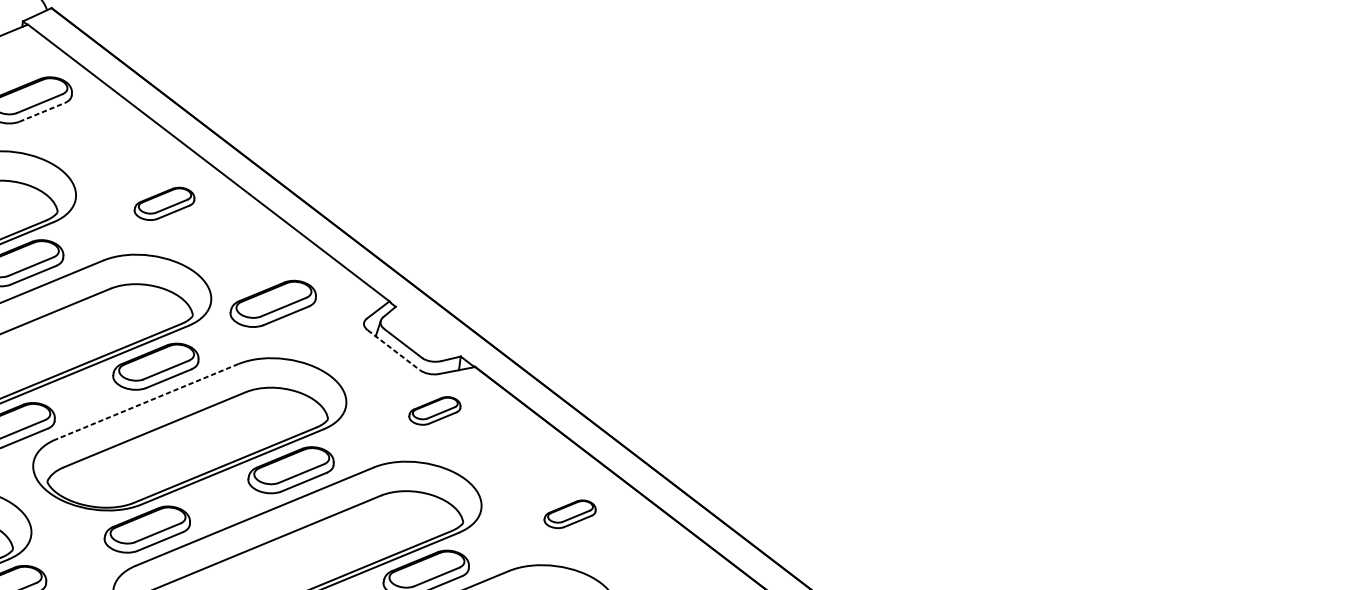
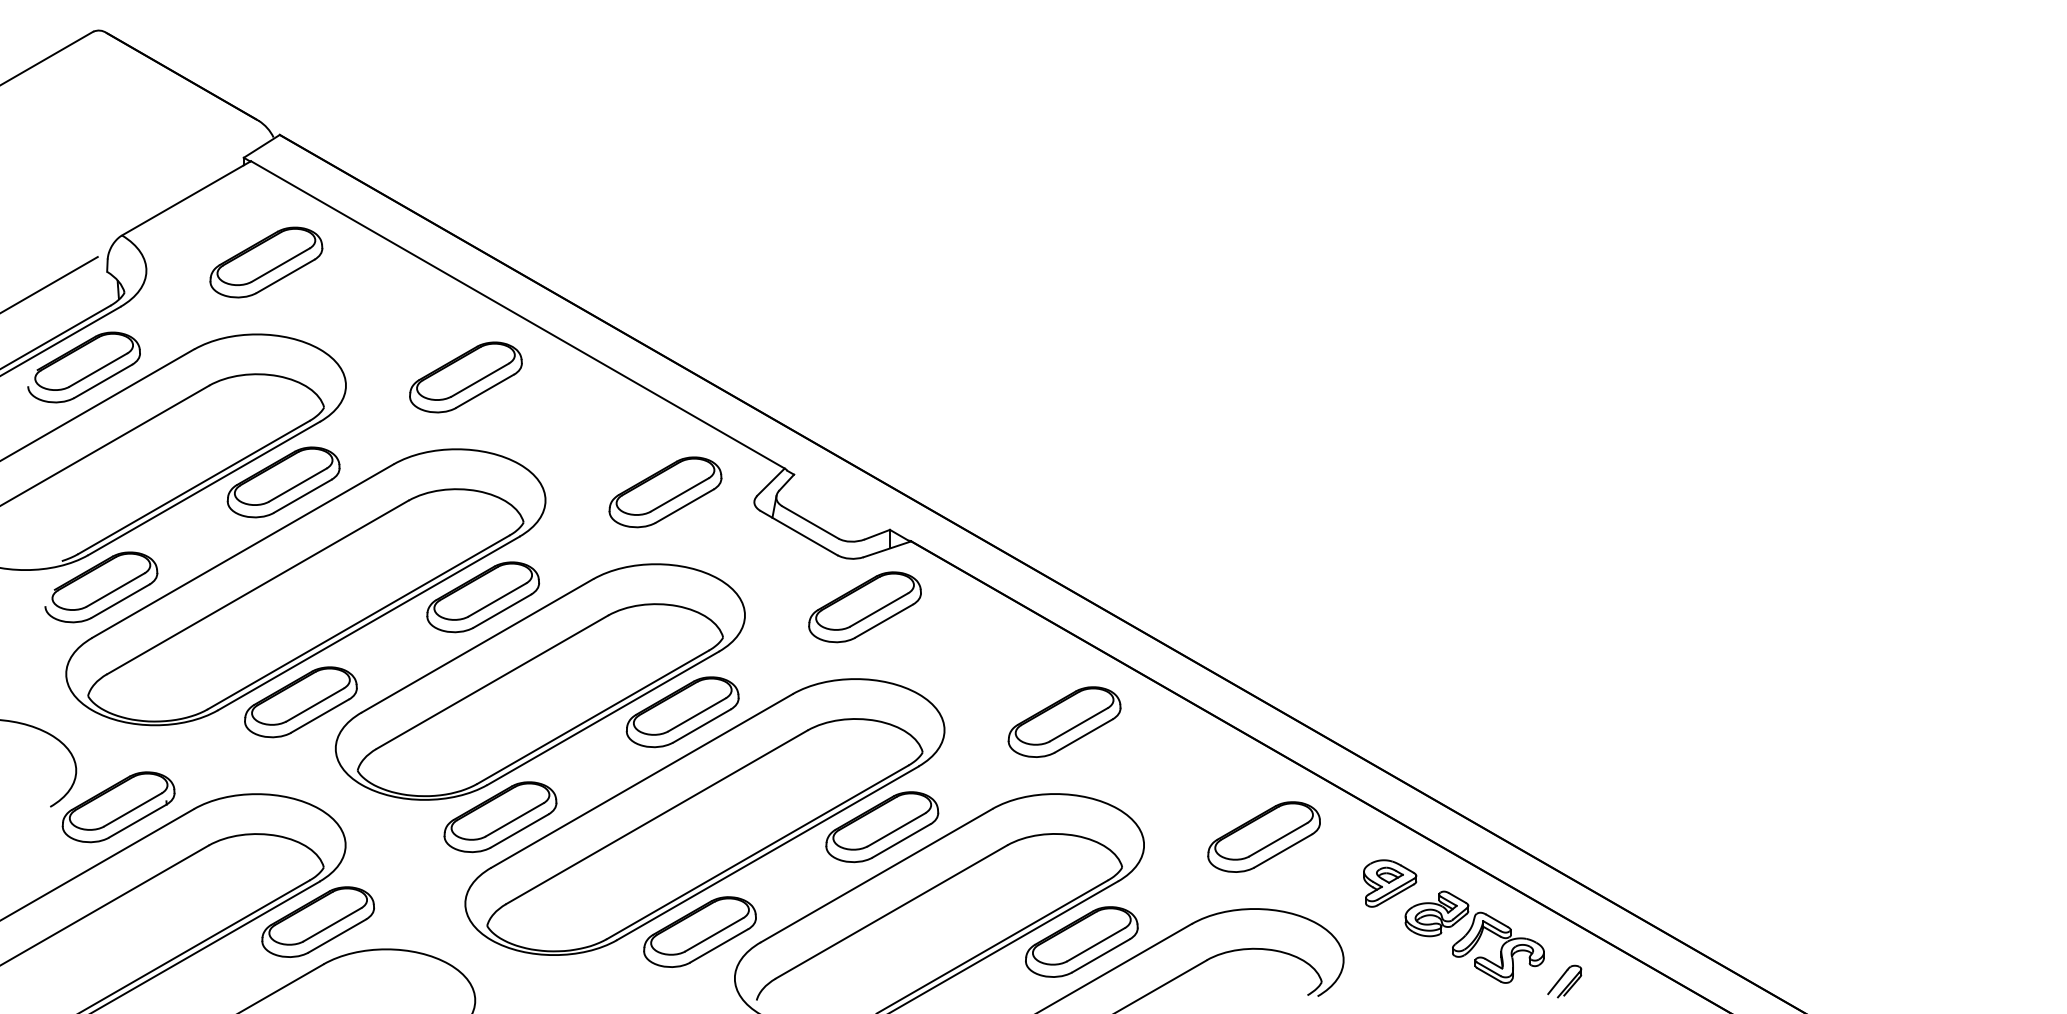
line: (42, 112) -> (285, 276), dashed -> solid
part: (164, 203) -> (465, 377), size x1.43
part: (273, 304) -> (665, 492), moved
line: (394, 350) -> (799, 533), dashed -> solid
line: (147, 401) -> (477, 645), dashed -> solid
part: (434, 410) -> (864, 607), size x1.67
part: (570, 513) -> (1064, 721), size x1.67

